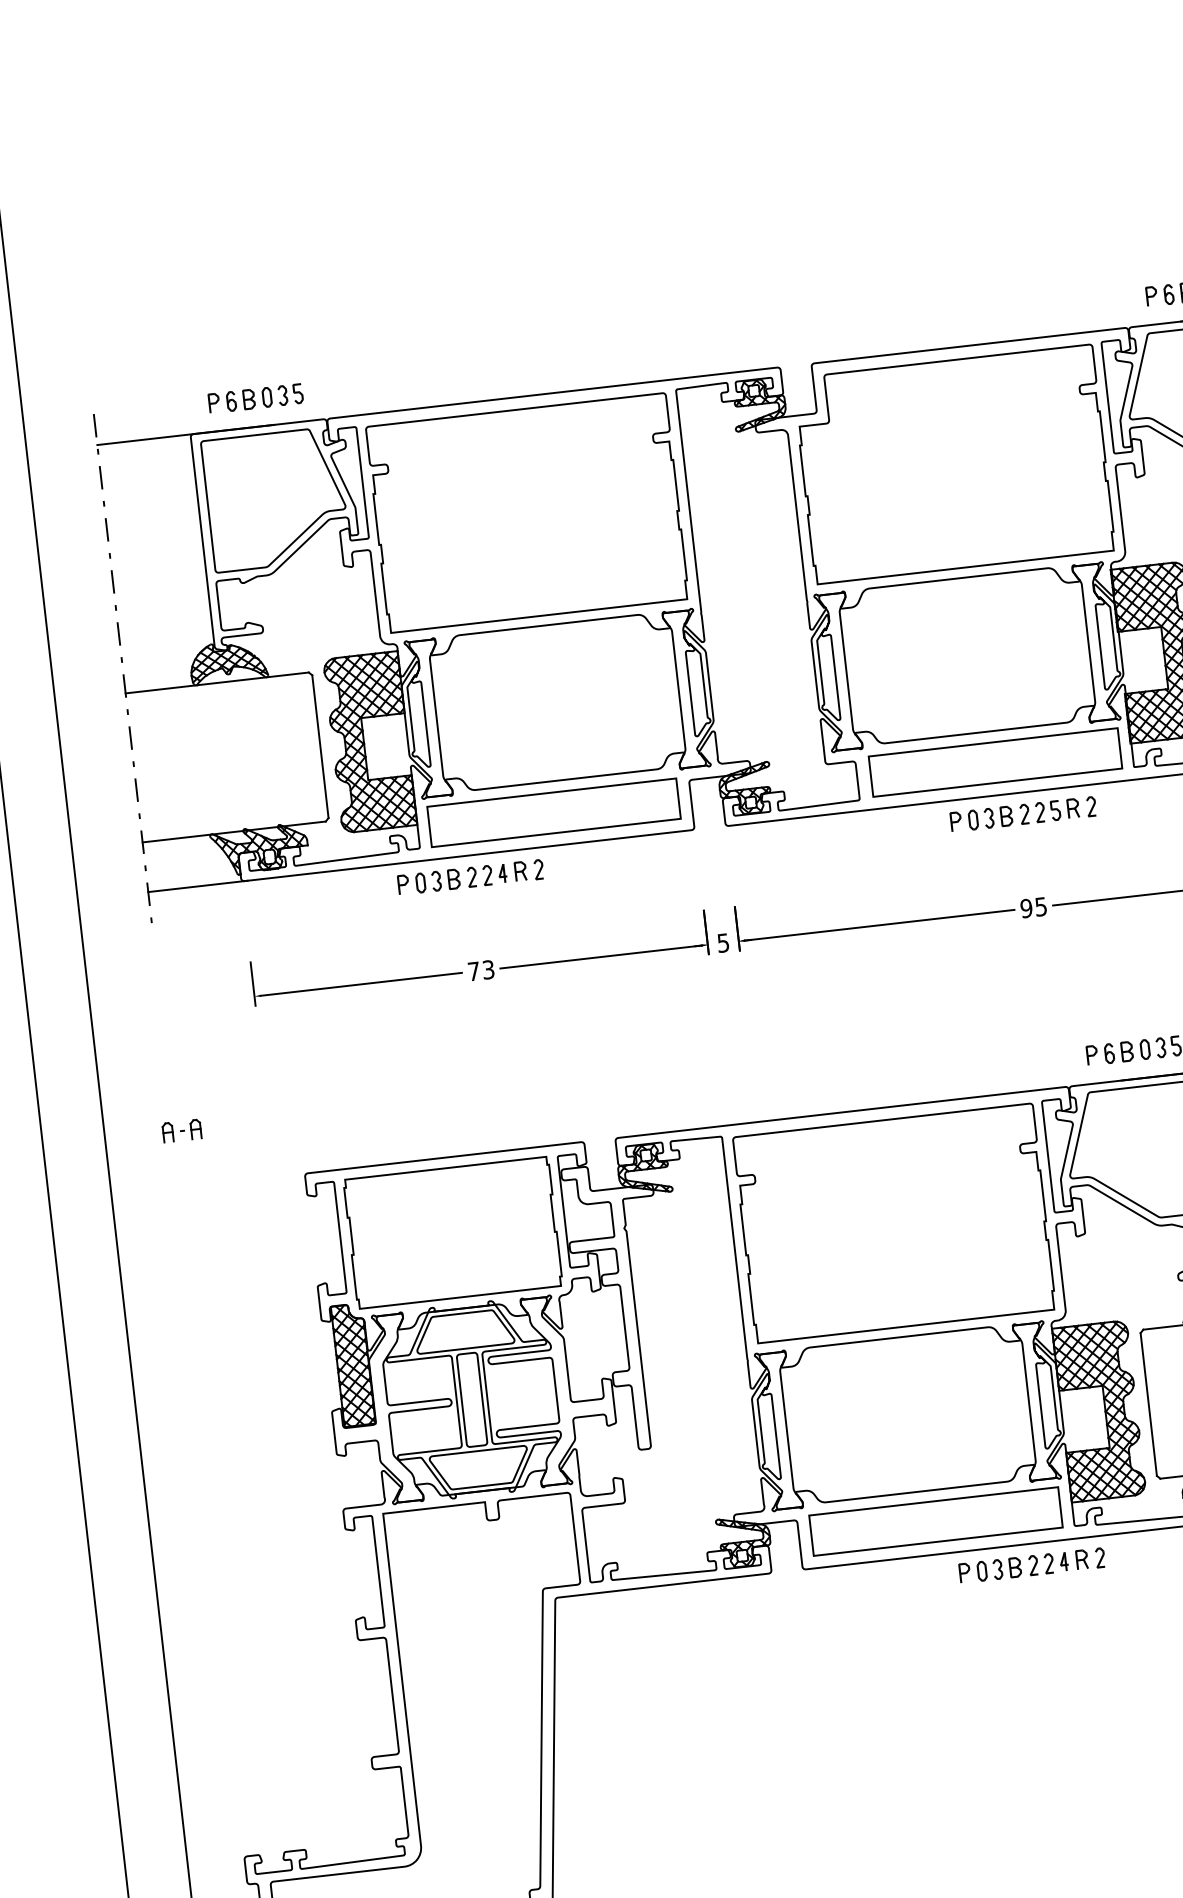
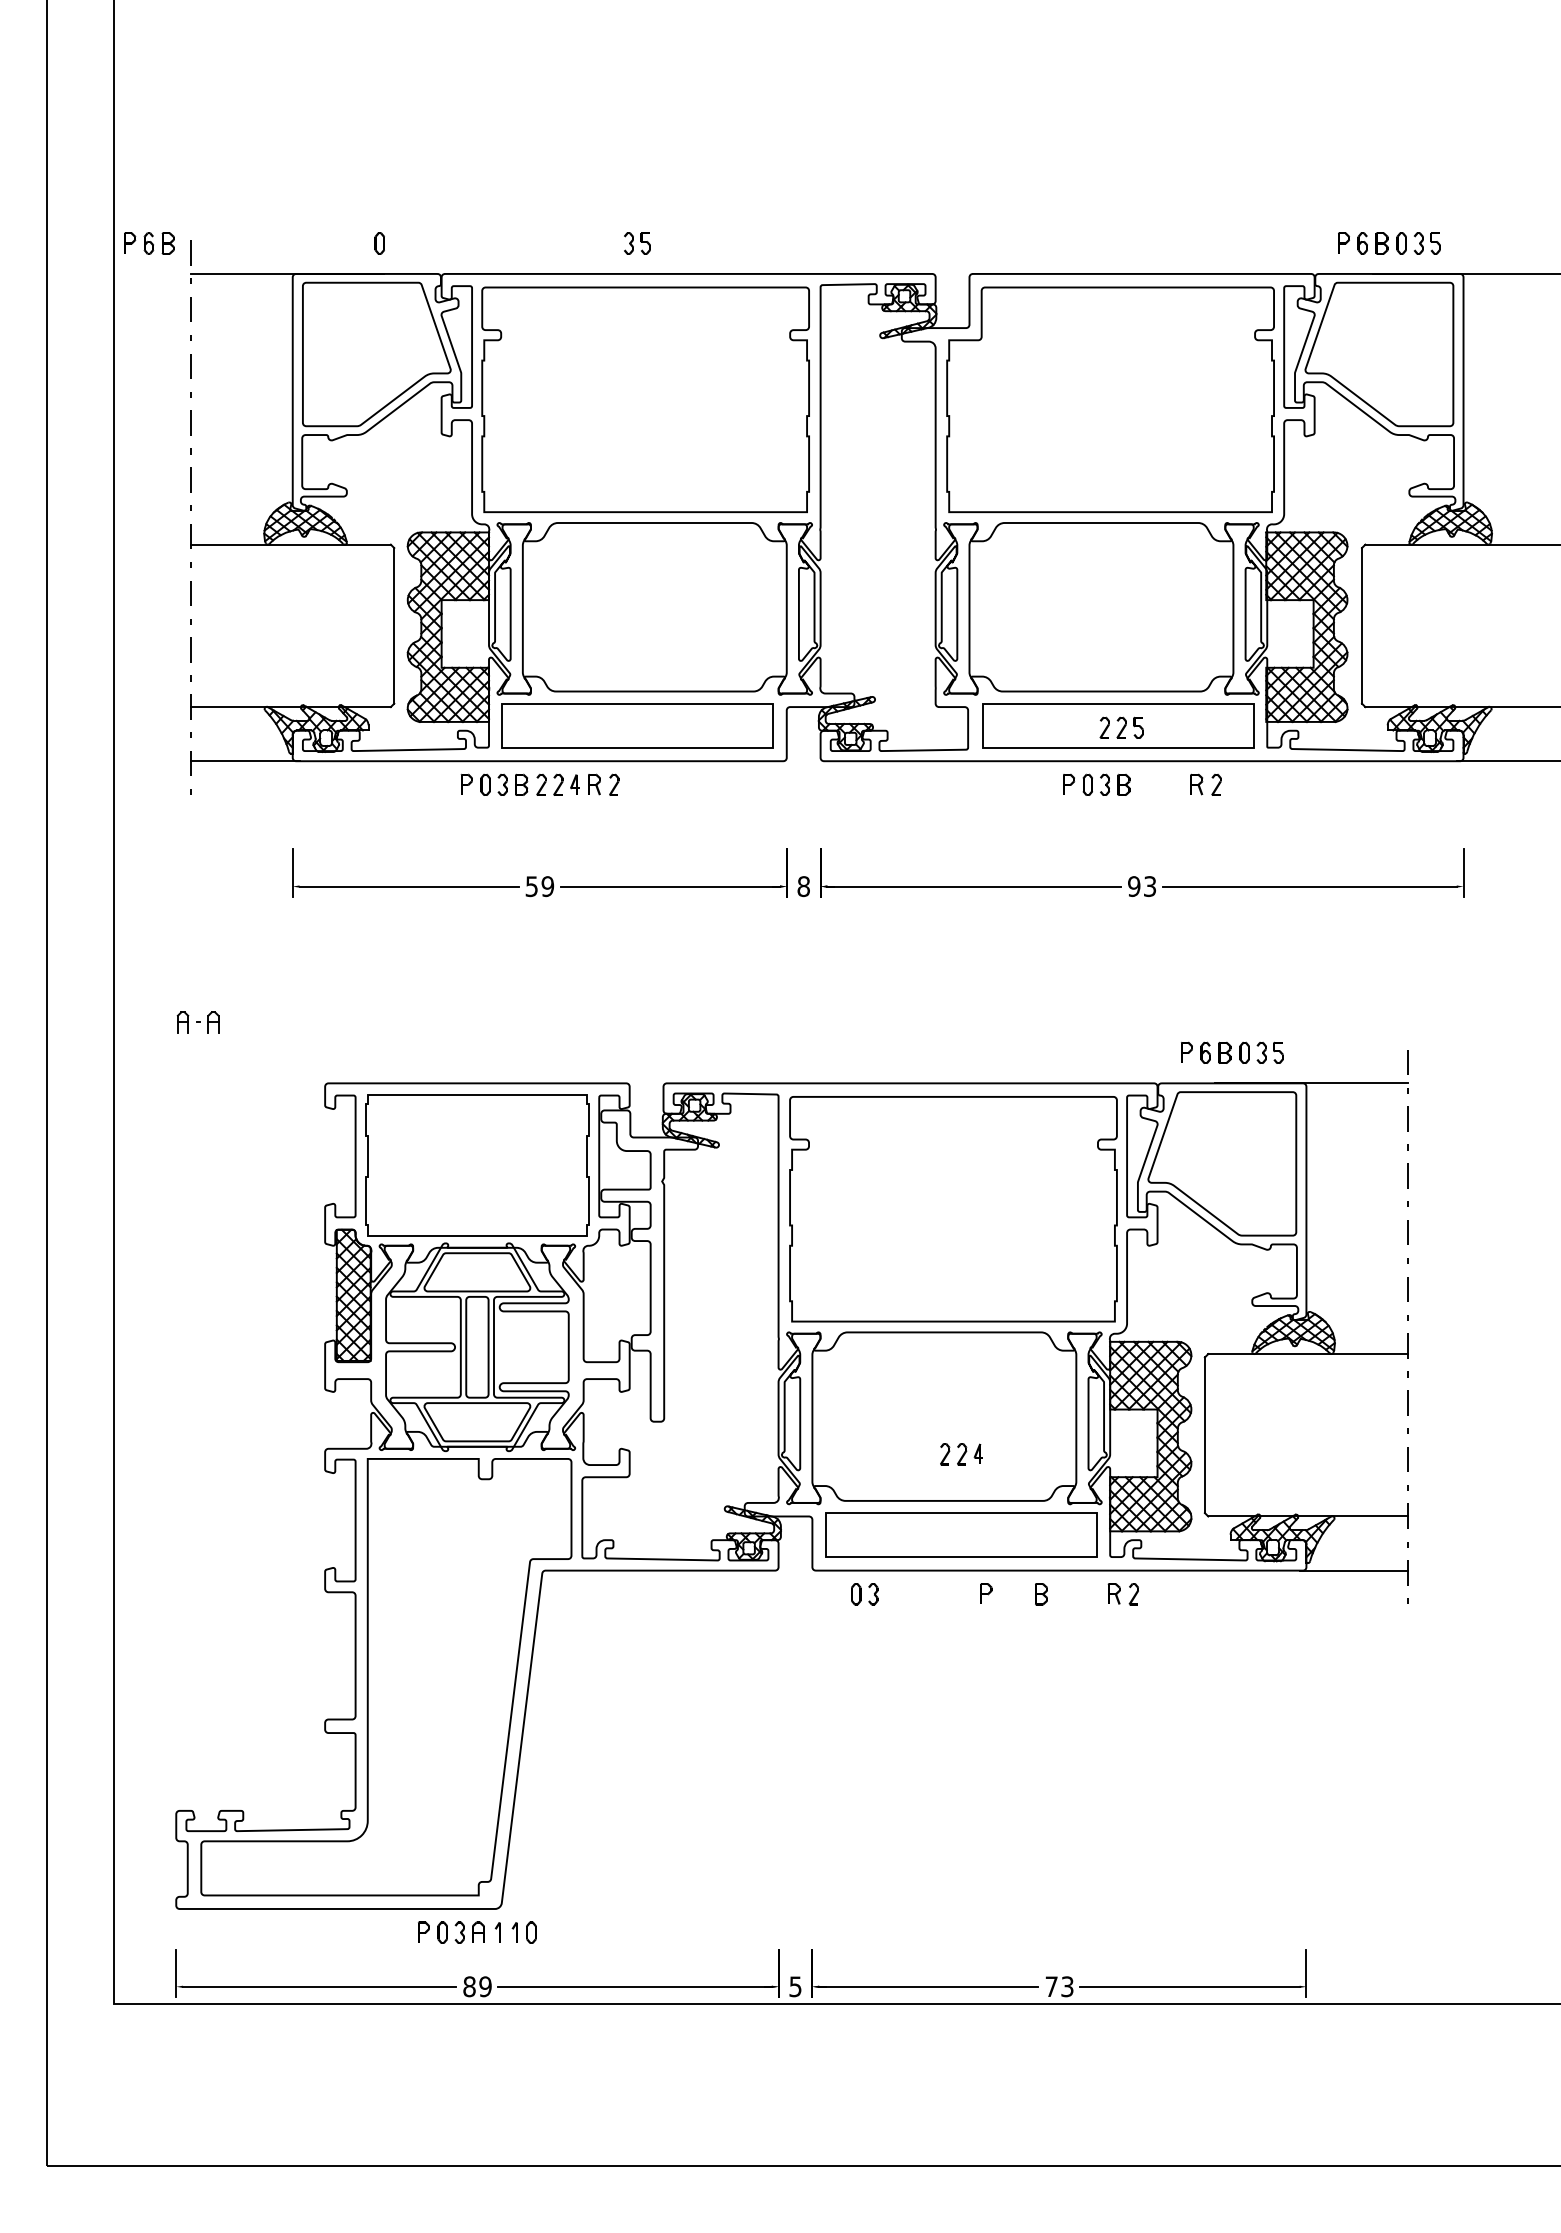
part: (290, 394) -> (637, 243), moved
part: (232, 401) -> (149, 243), moved
part: (1039, 812) -> (1121, 727), moved
text: (1040, 906) -> (1149, 886), 95 -> 93
text: (723, 943) -> (803, 886), 5 -> 8
text: (480, 970) -> (539, 886), 73 -> 59
part: (1048, 1563) -> (961, 1454), moved
part: (989, 1570) -> (864, 1594), moved

